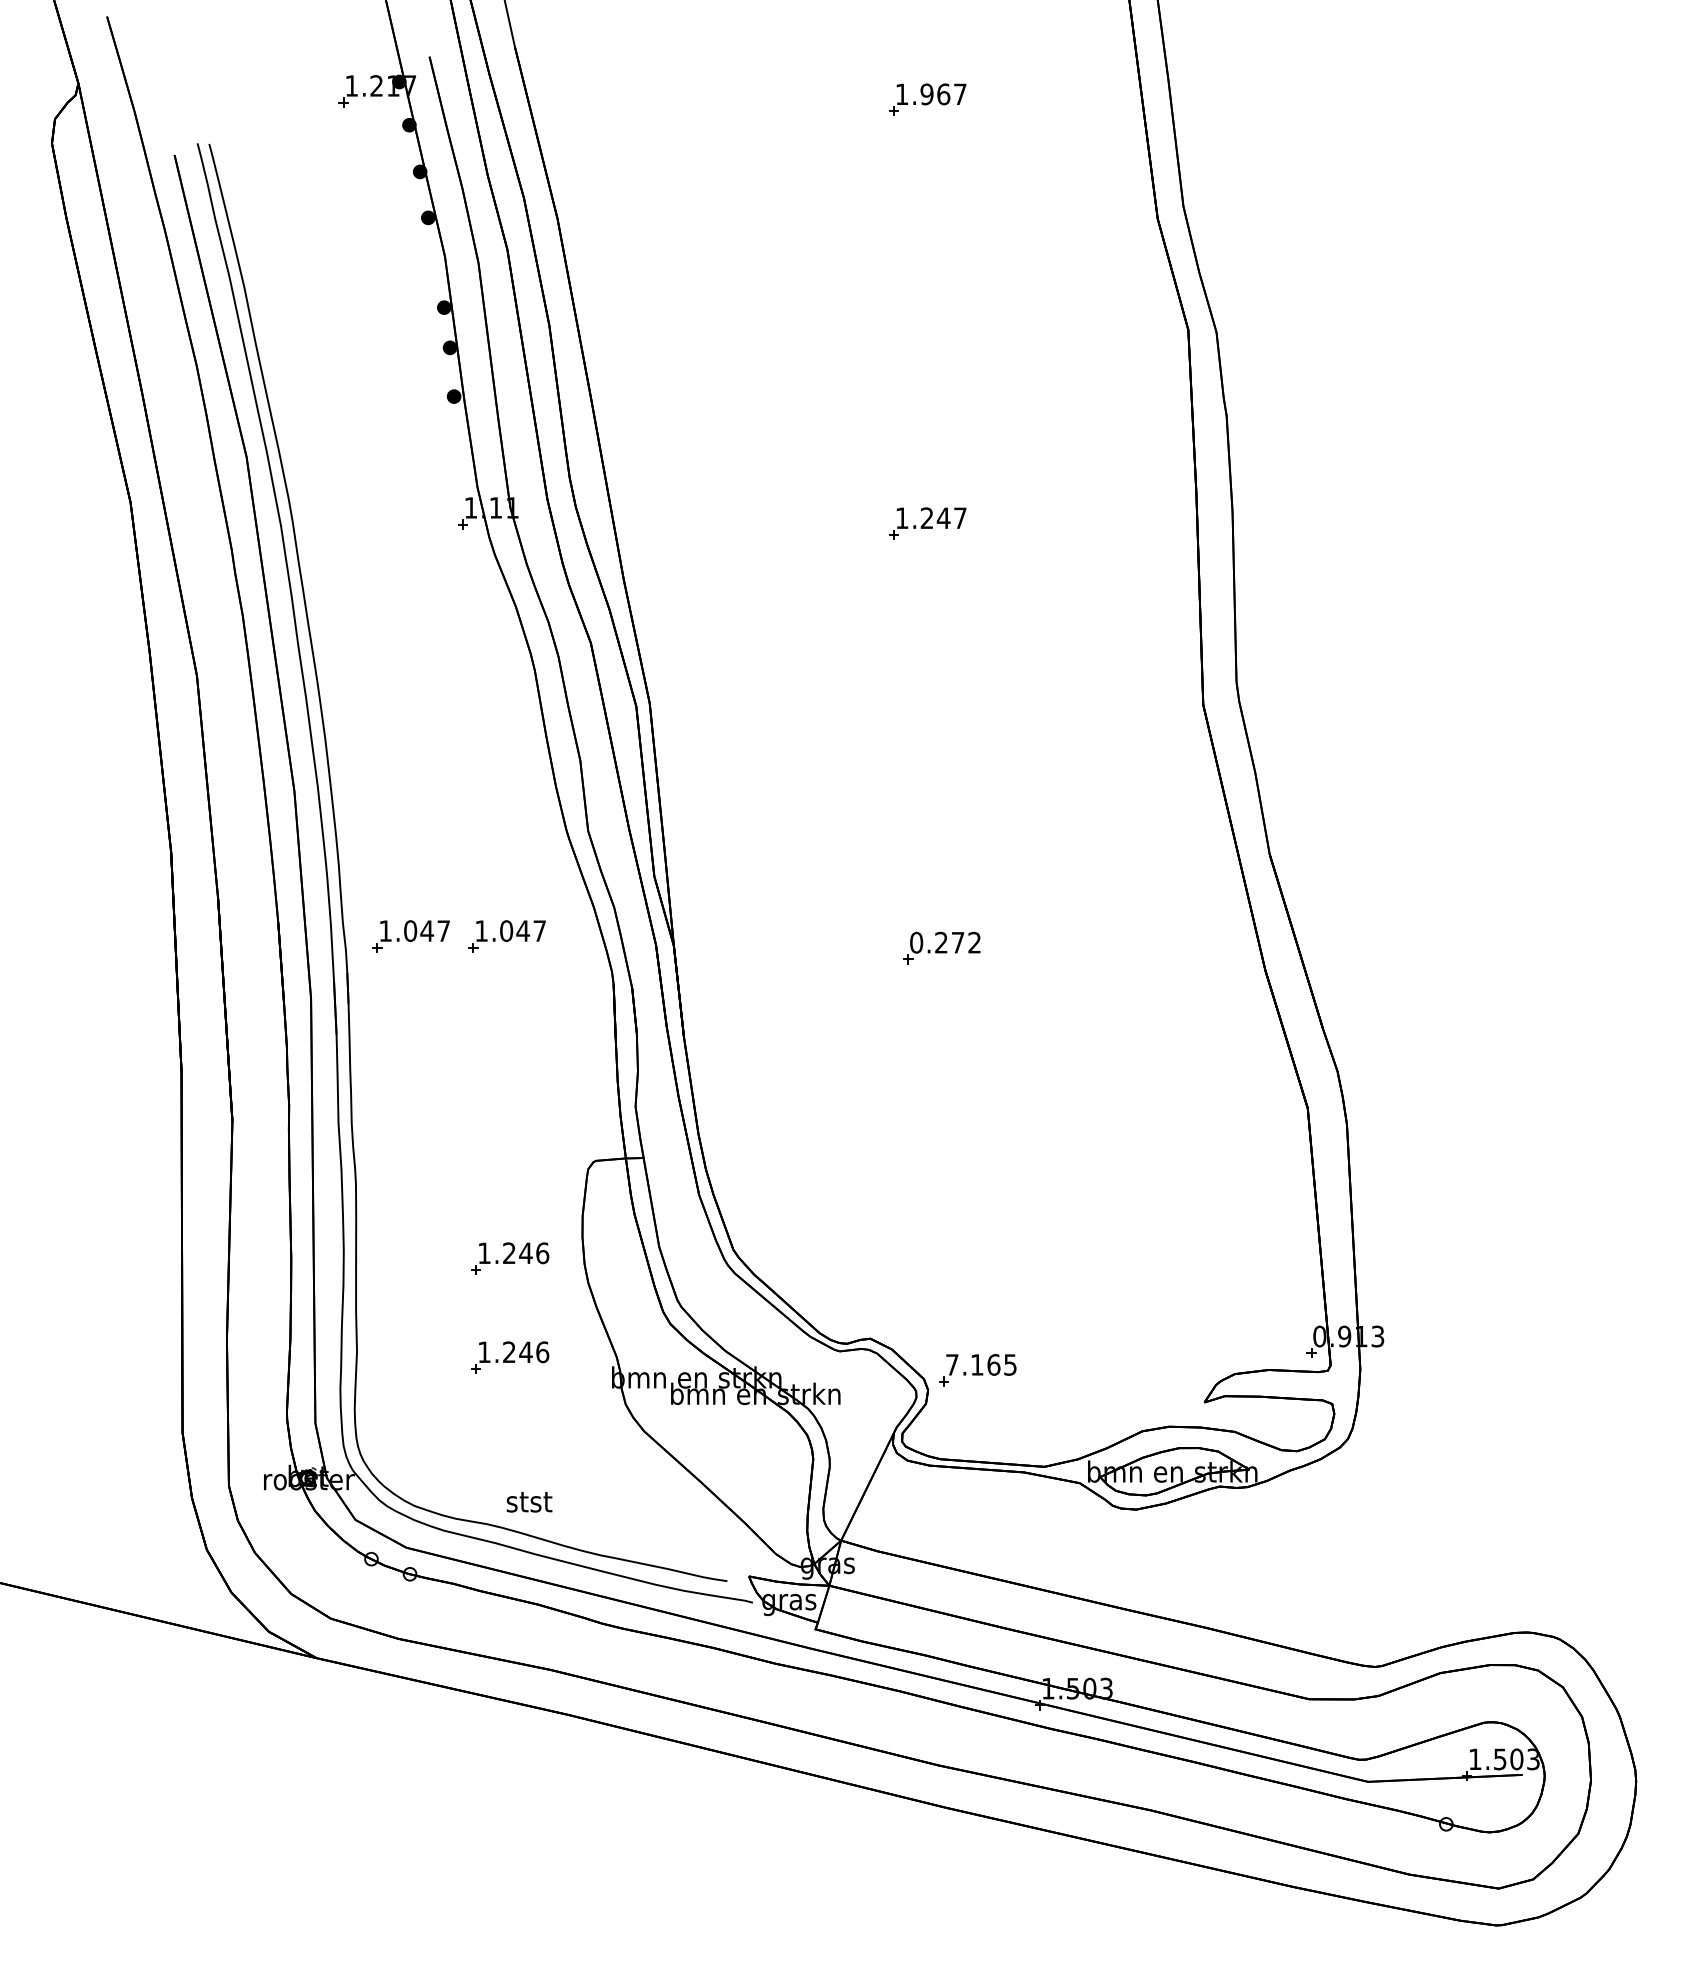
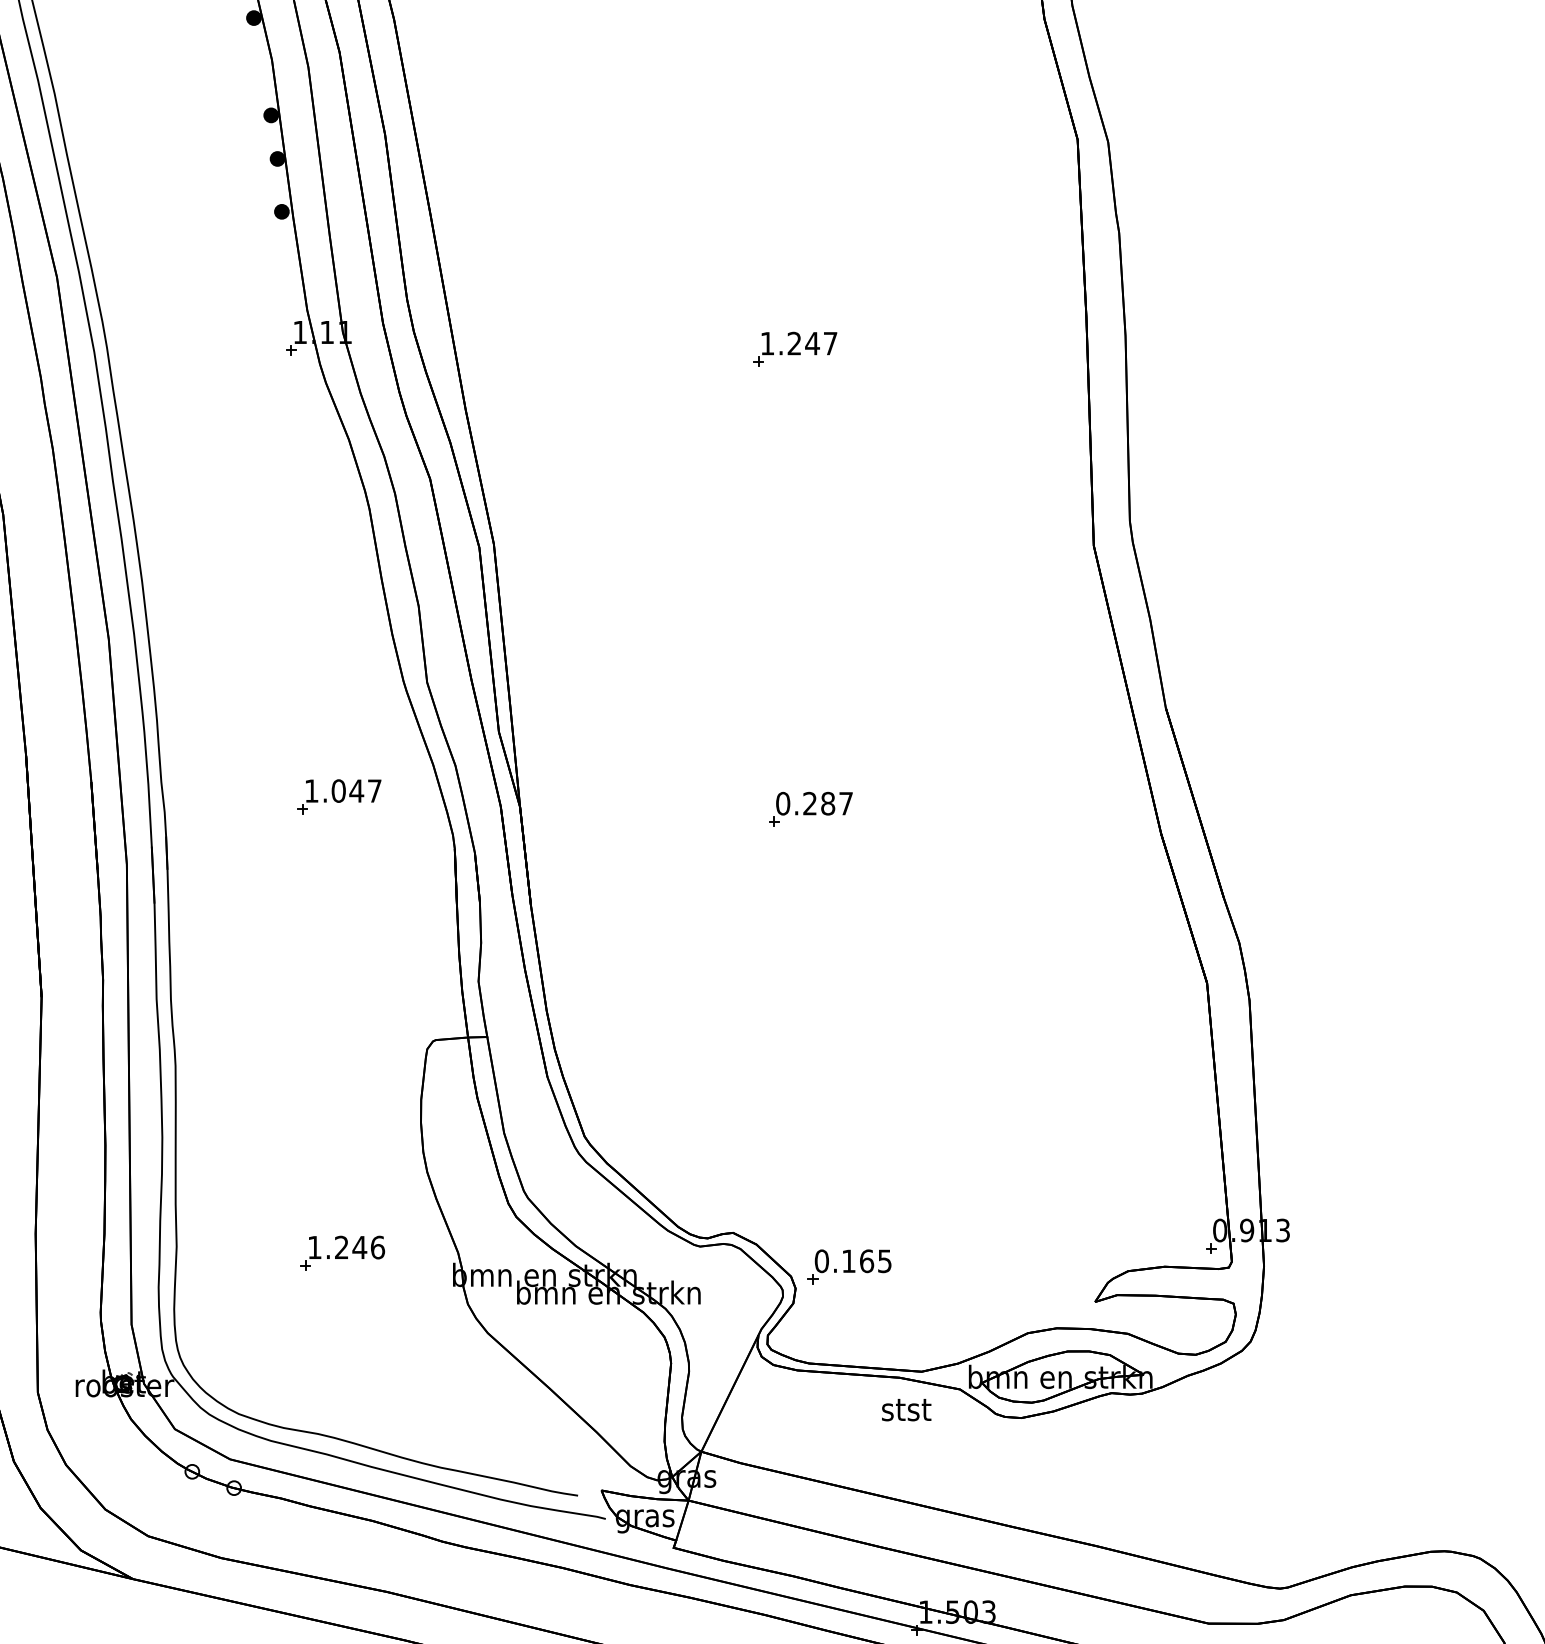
part: (410, 936) -> (234, 796), removed
text: (965, 942) -> (836, 803), 0.272 -> 0.287
part: (510, 1258) -> (343, 1145), removed
text: (951, 1364) -> (820, 1260), 7.165 -> 0.165
text: (529, 1502) -> (906, 1410), moved

